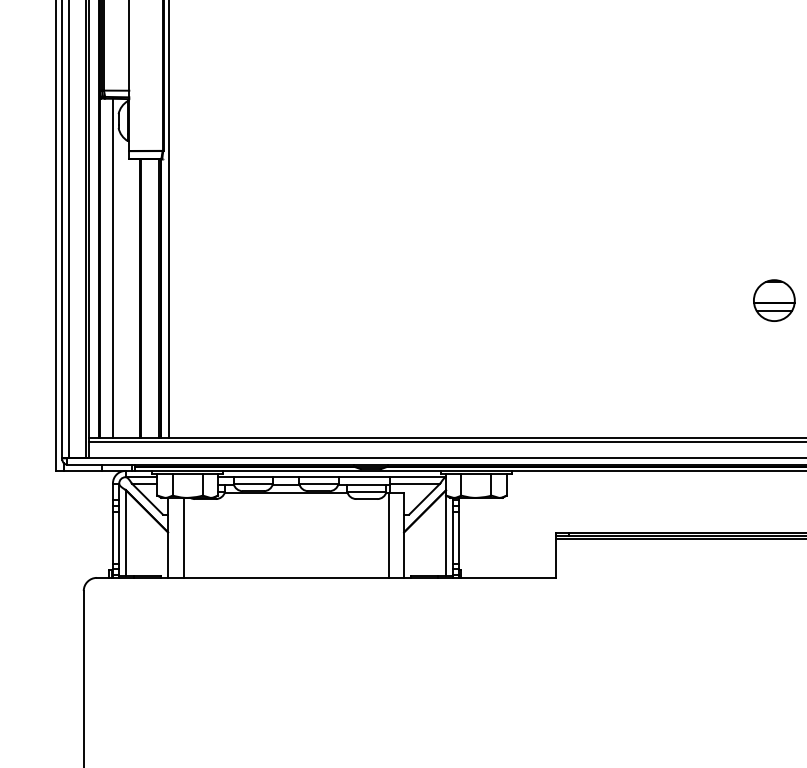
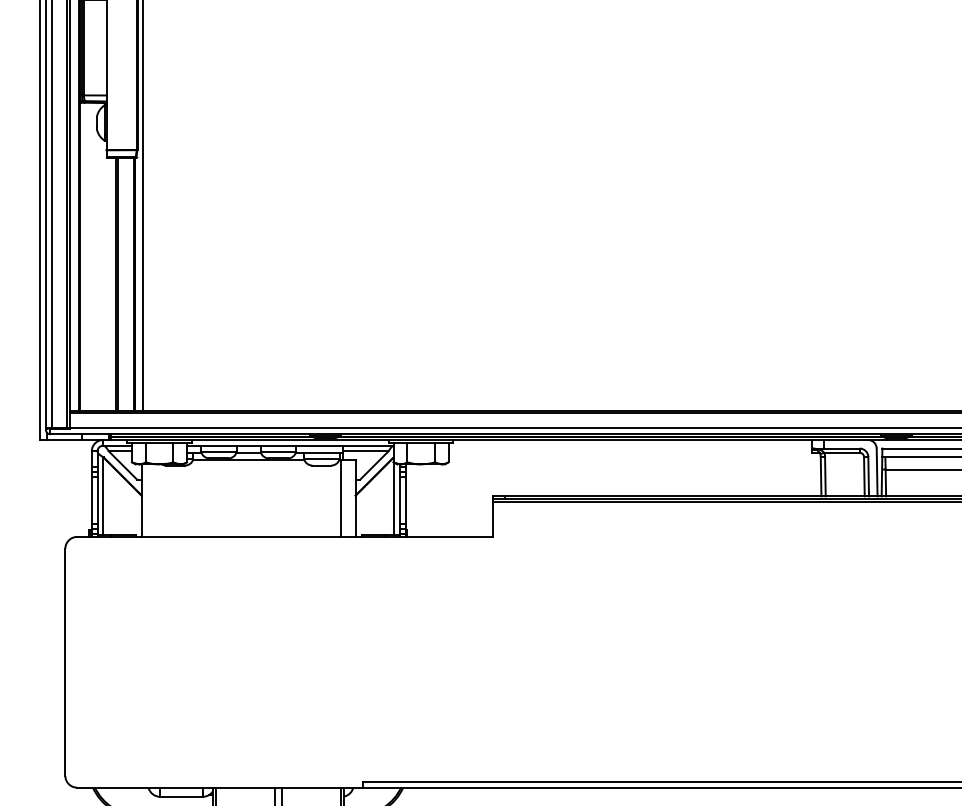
line: (113, 268) -> (92, 256), removed
part: (773, 300) -> (690, 285), removed
line: (184, 537) -> (156, 500), removed

